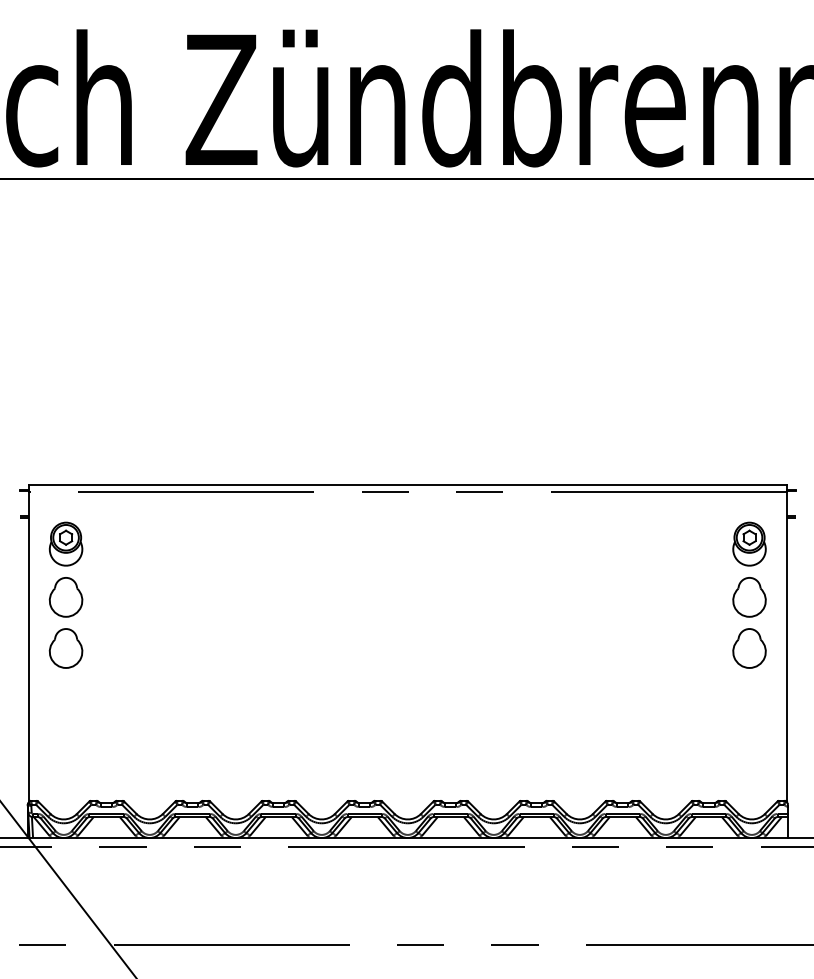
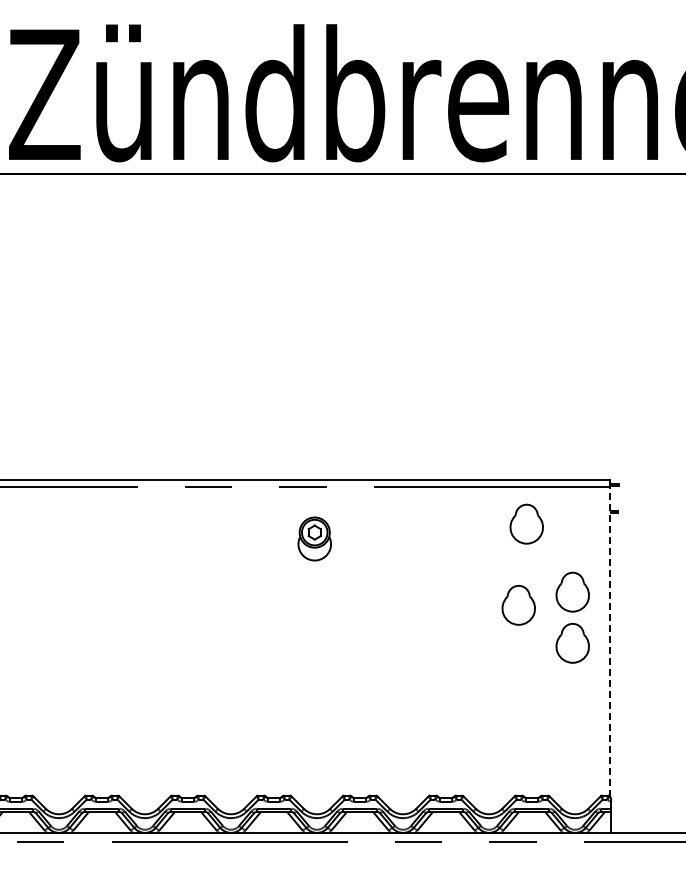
part: (703, 529) -> (526, 524), added
part: (749, 543) -> (314, 538), moved
part: (695, 610) -> (518, 605), added
line: (786, 647) -> (609, 642), solid -> dashed

